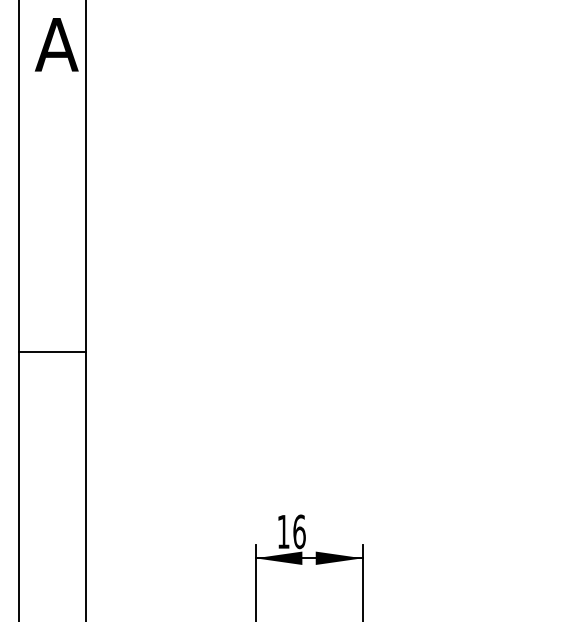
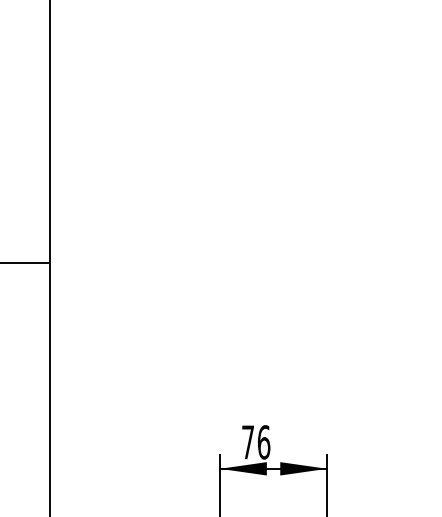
text: (283, 531) -> (248, 442), 16 -> 76

